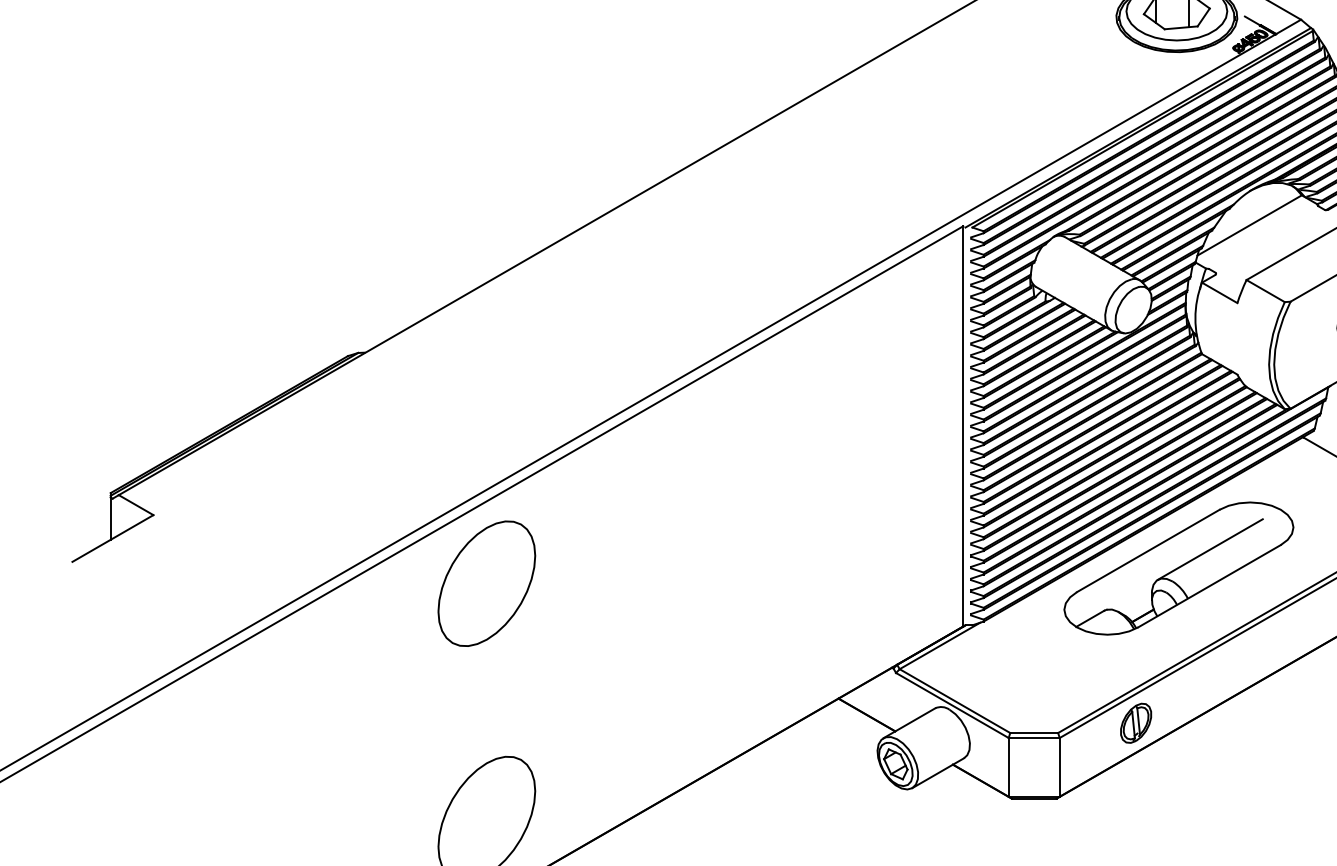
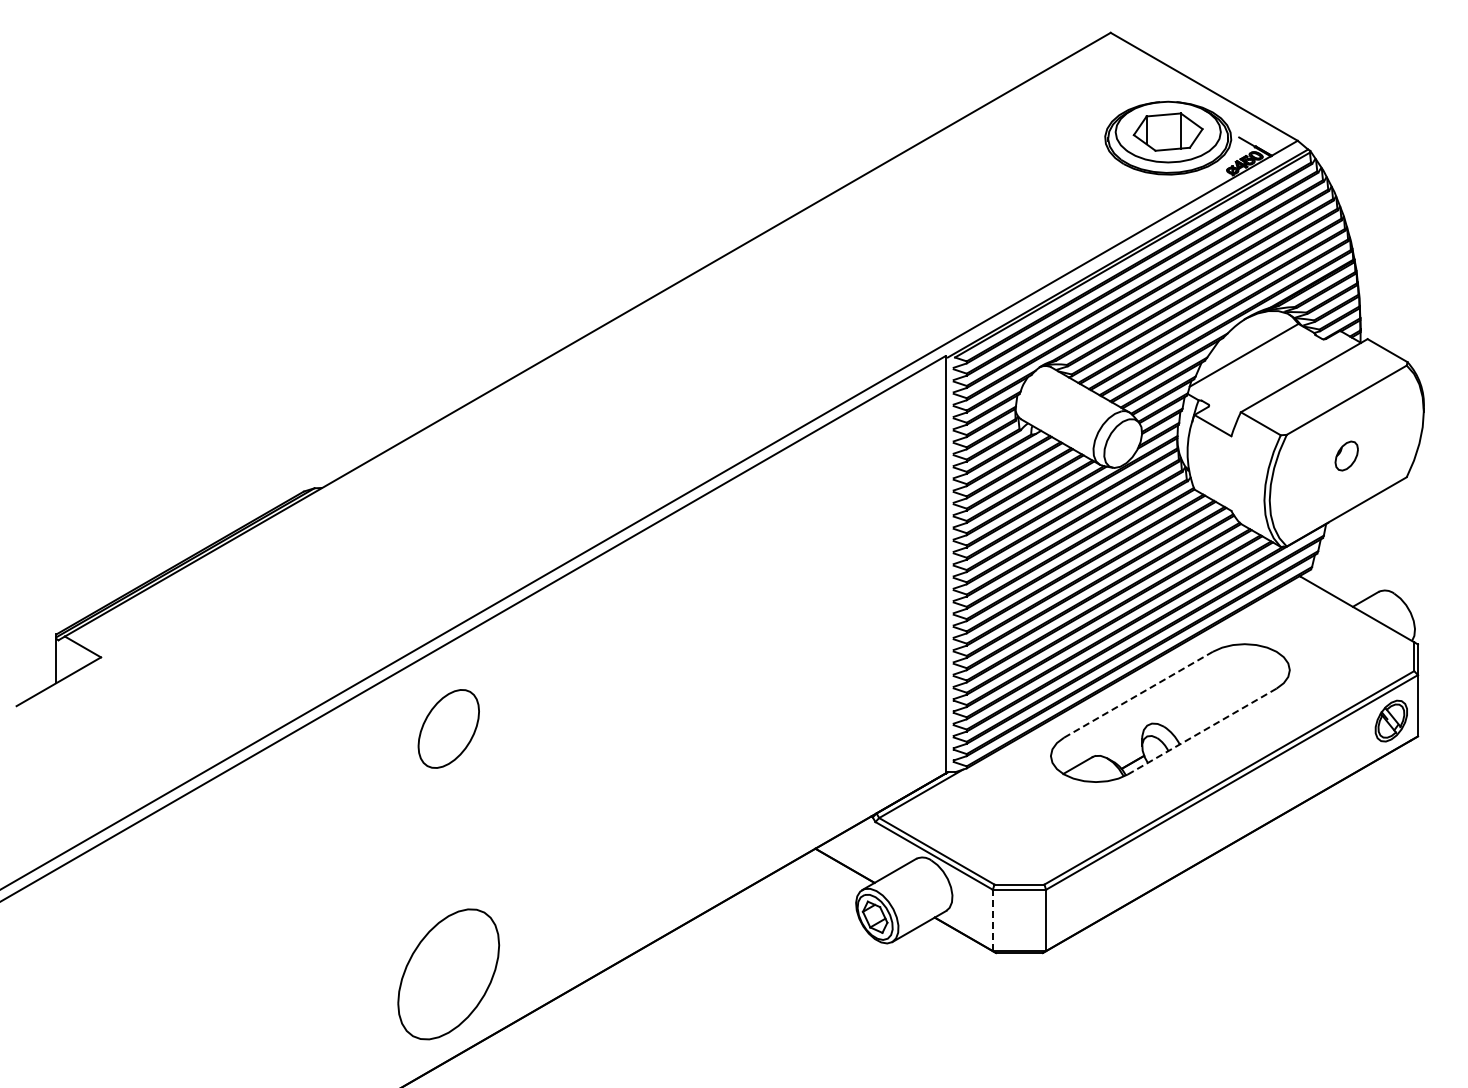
line: (1209, 548) -> (1202, 692), removed
line: (1148, 550) -> (1138, 694), solid -> dashed
part: (486, 583) -> (448, 728), size x0.6
line: (1209, 586) -> (1202, 731), solid -> dashed
part: (1135, 723) -> (1125, 874), removed
line: (1008, 767) -> (992, 920), solid -> dashed

